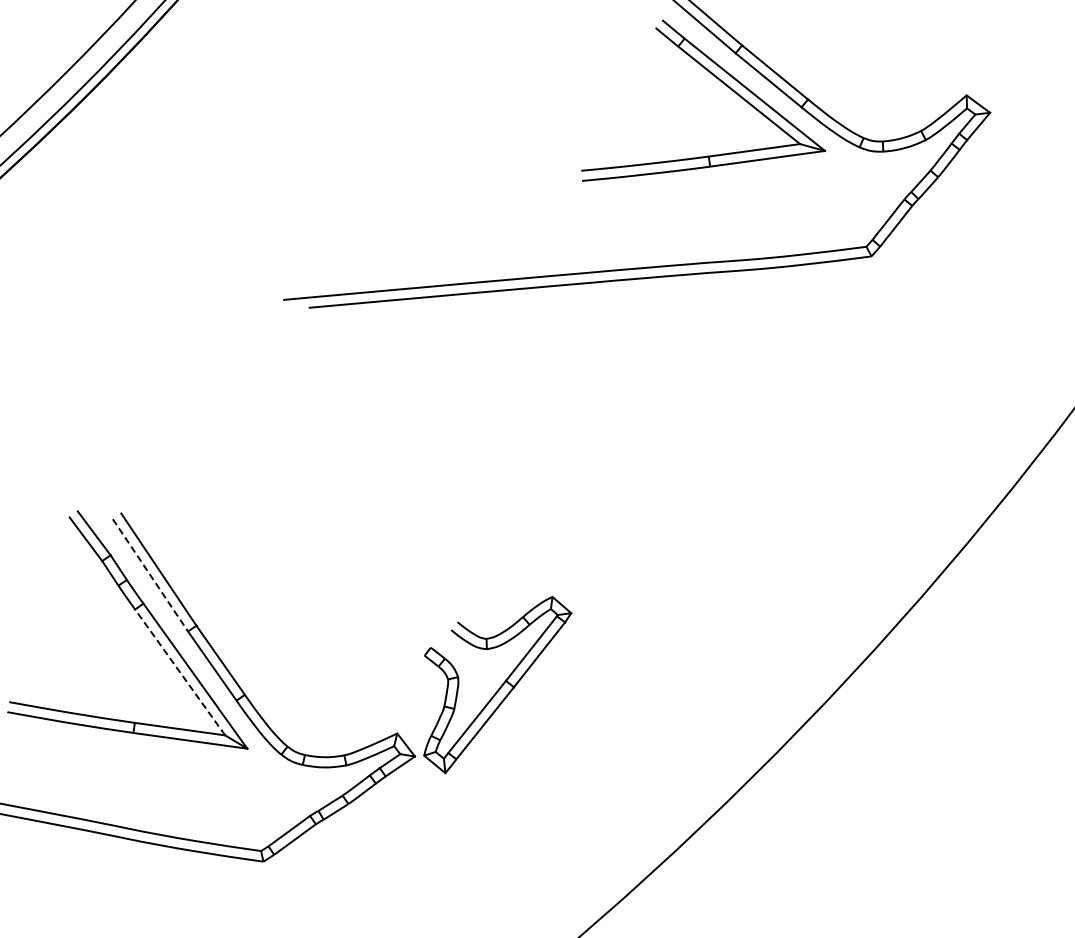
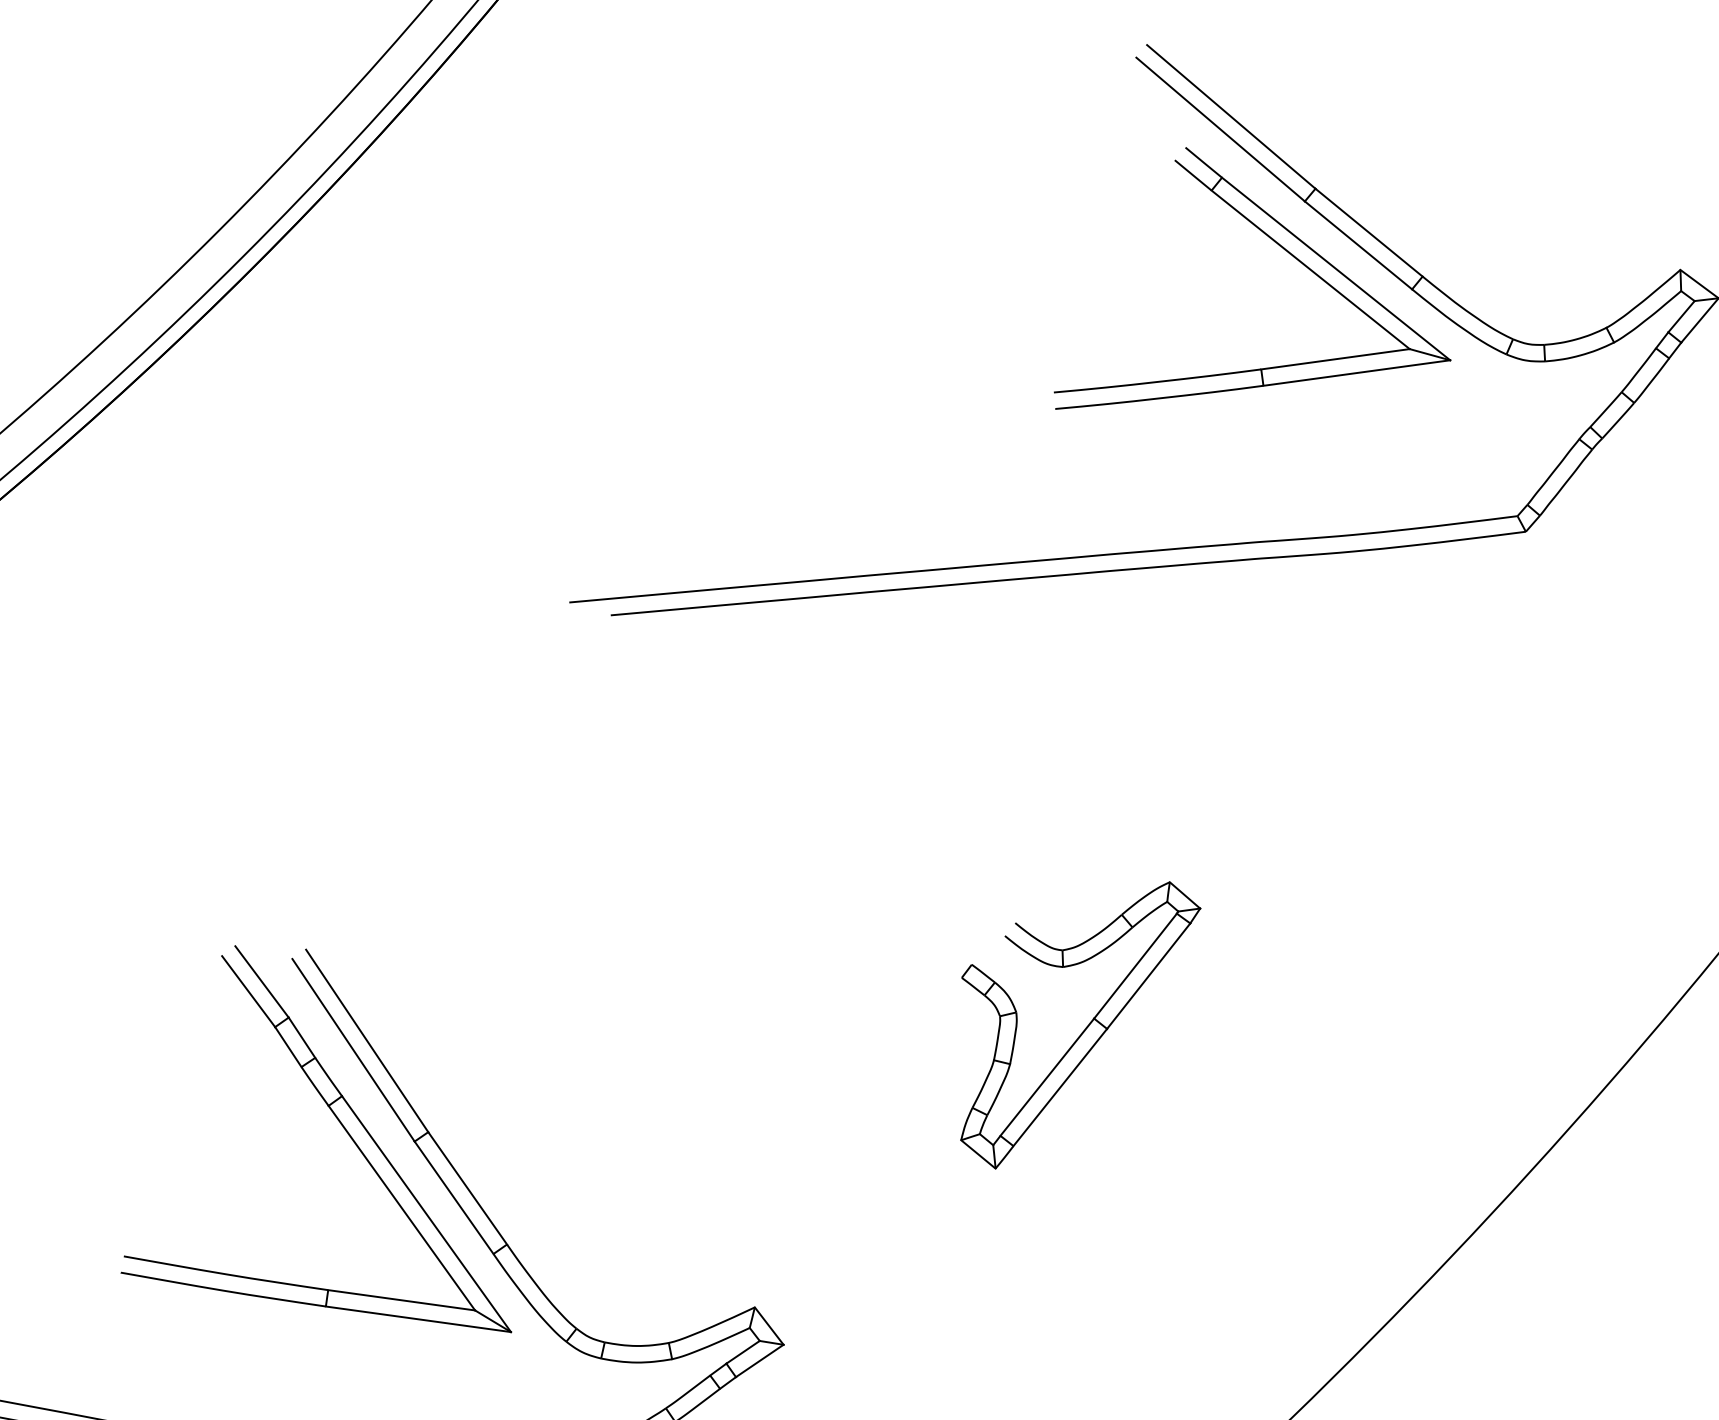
line: (150, 575) -> (353, 1050), dashed -> solid
line: (179, 672) -> (400, 1208), dashed -> solid
part: (497, 685) -> (1080, 1026), moved

